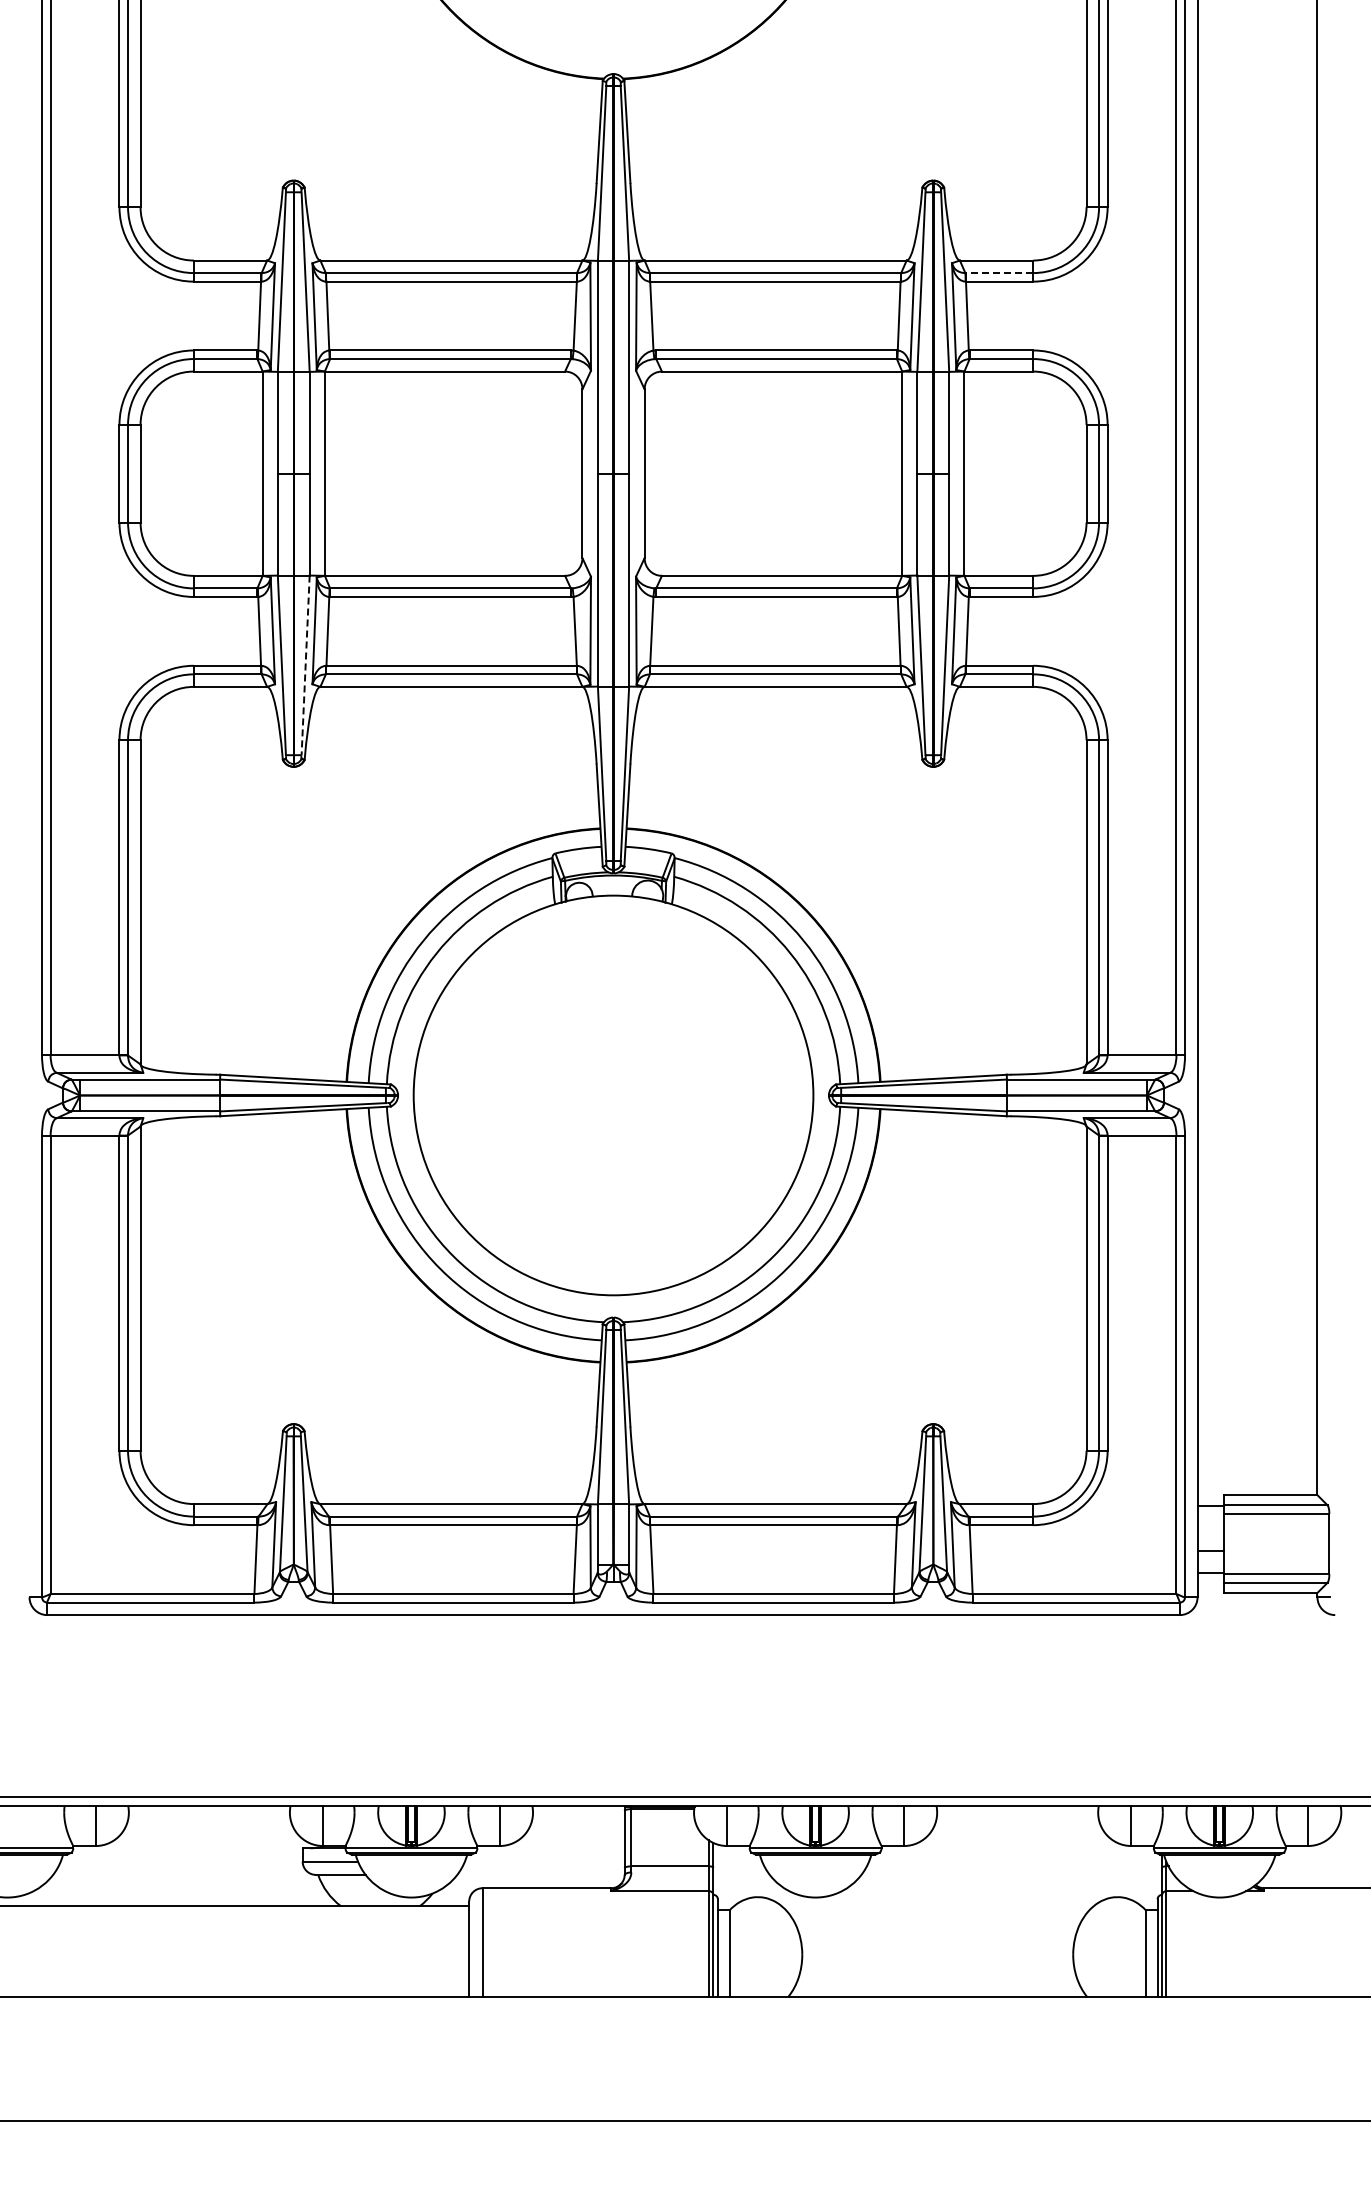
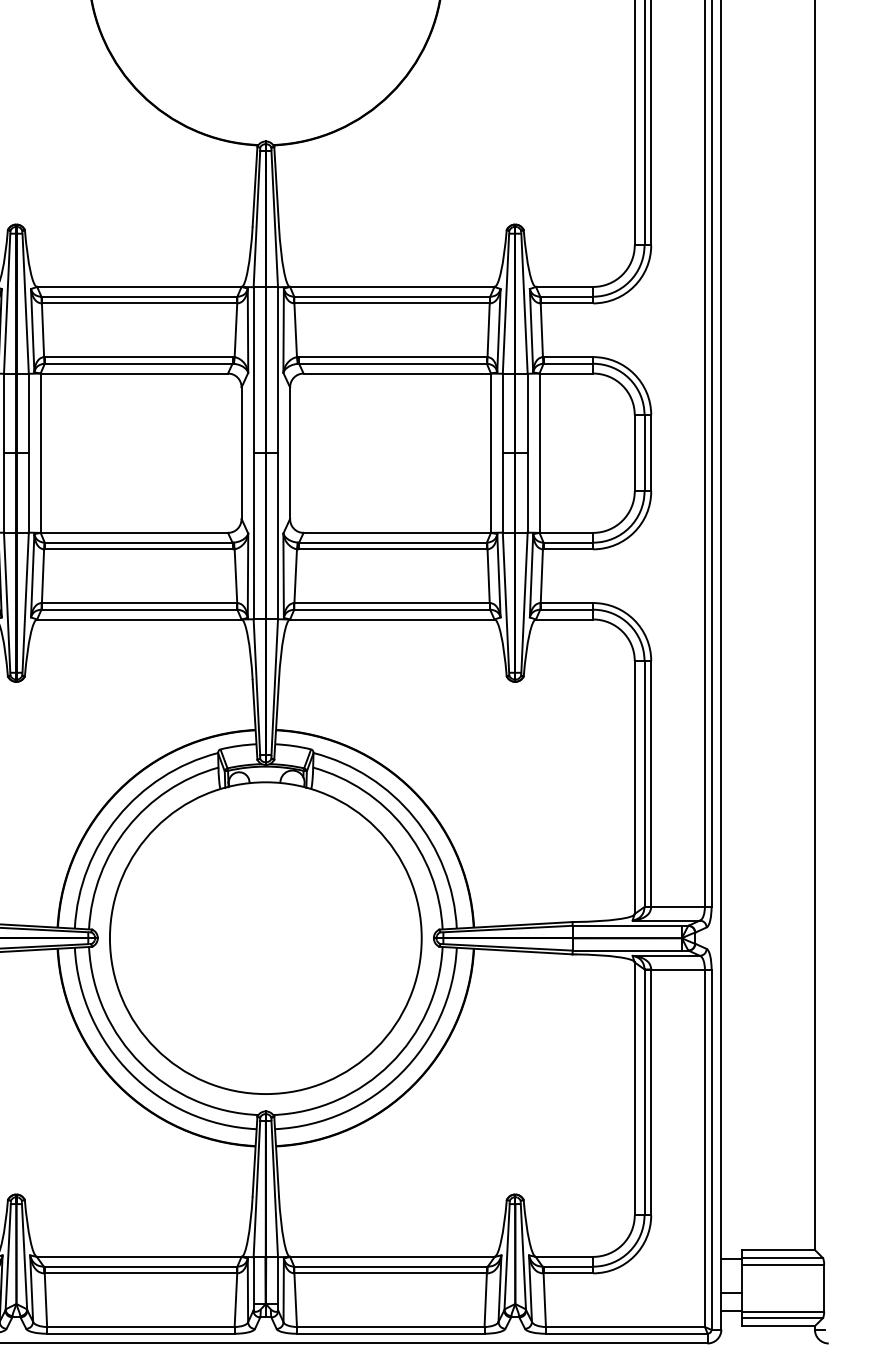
line: (999, 273) -> (566, 297), dashed -> solid
line: (305, 665) -> (25, 602), dashed -> solid

